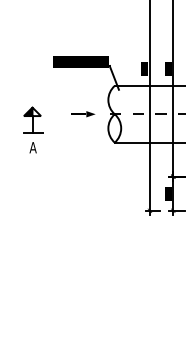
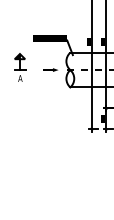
part: (33, 129) -> (20, 67), moved

